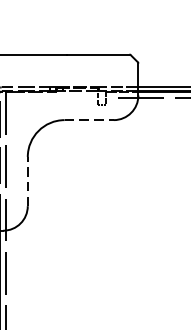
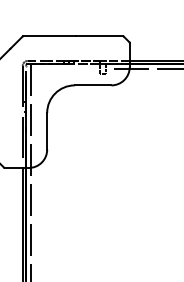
line: (89, 120) -> (93, 85), dashed -> solid
line: (28, 180) -> (47, 130), dashed -> solid

